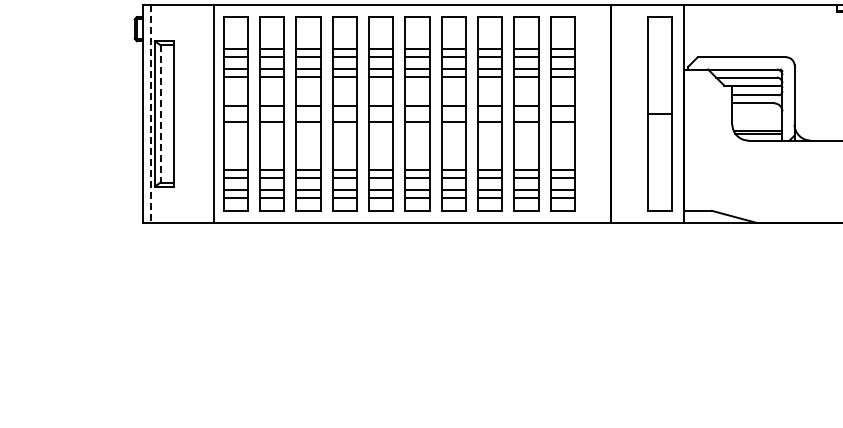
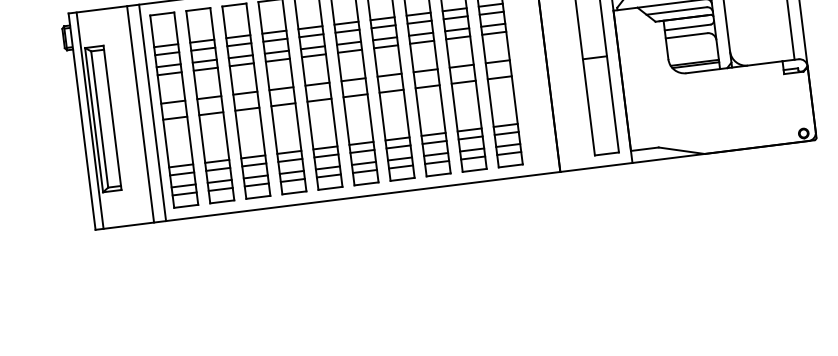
line: (160, 113) -> (99, 119), dashed -> solid
line: (201, 113) -> (140, 114), added
line: (150, 114) -> (89, 121), dashed -> solid

